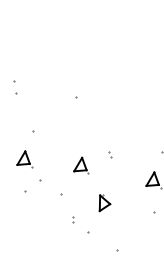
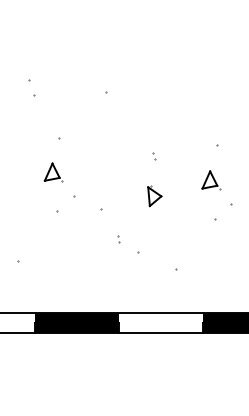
part: (82, 165) -> (122, 172), removed
part: (104, 203) -> (154, 196), moved

